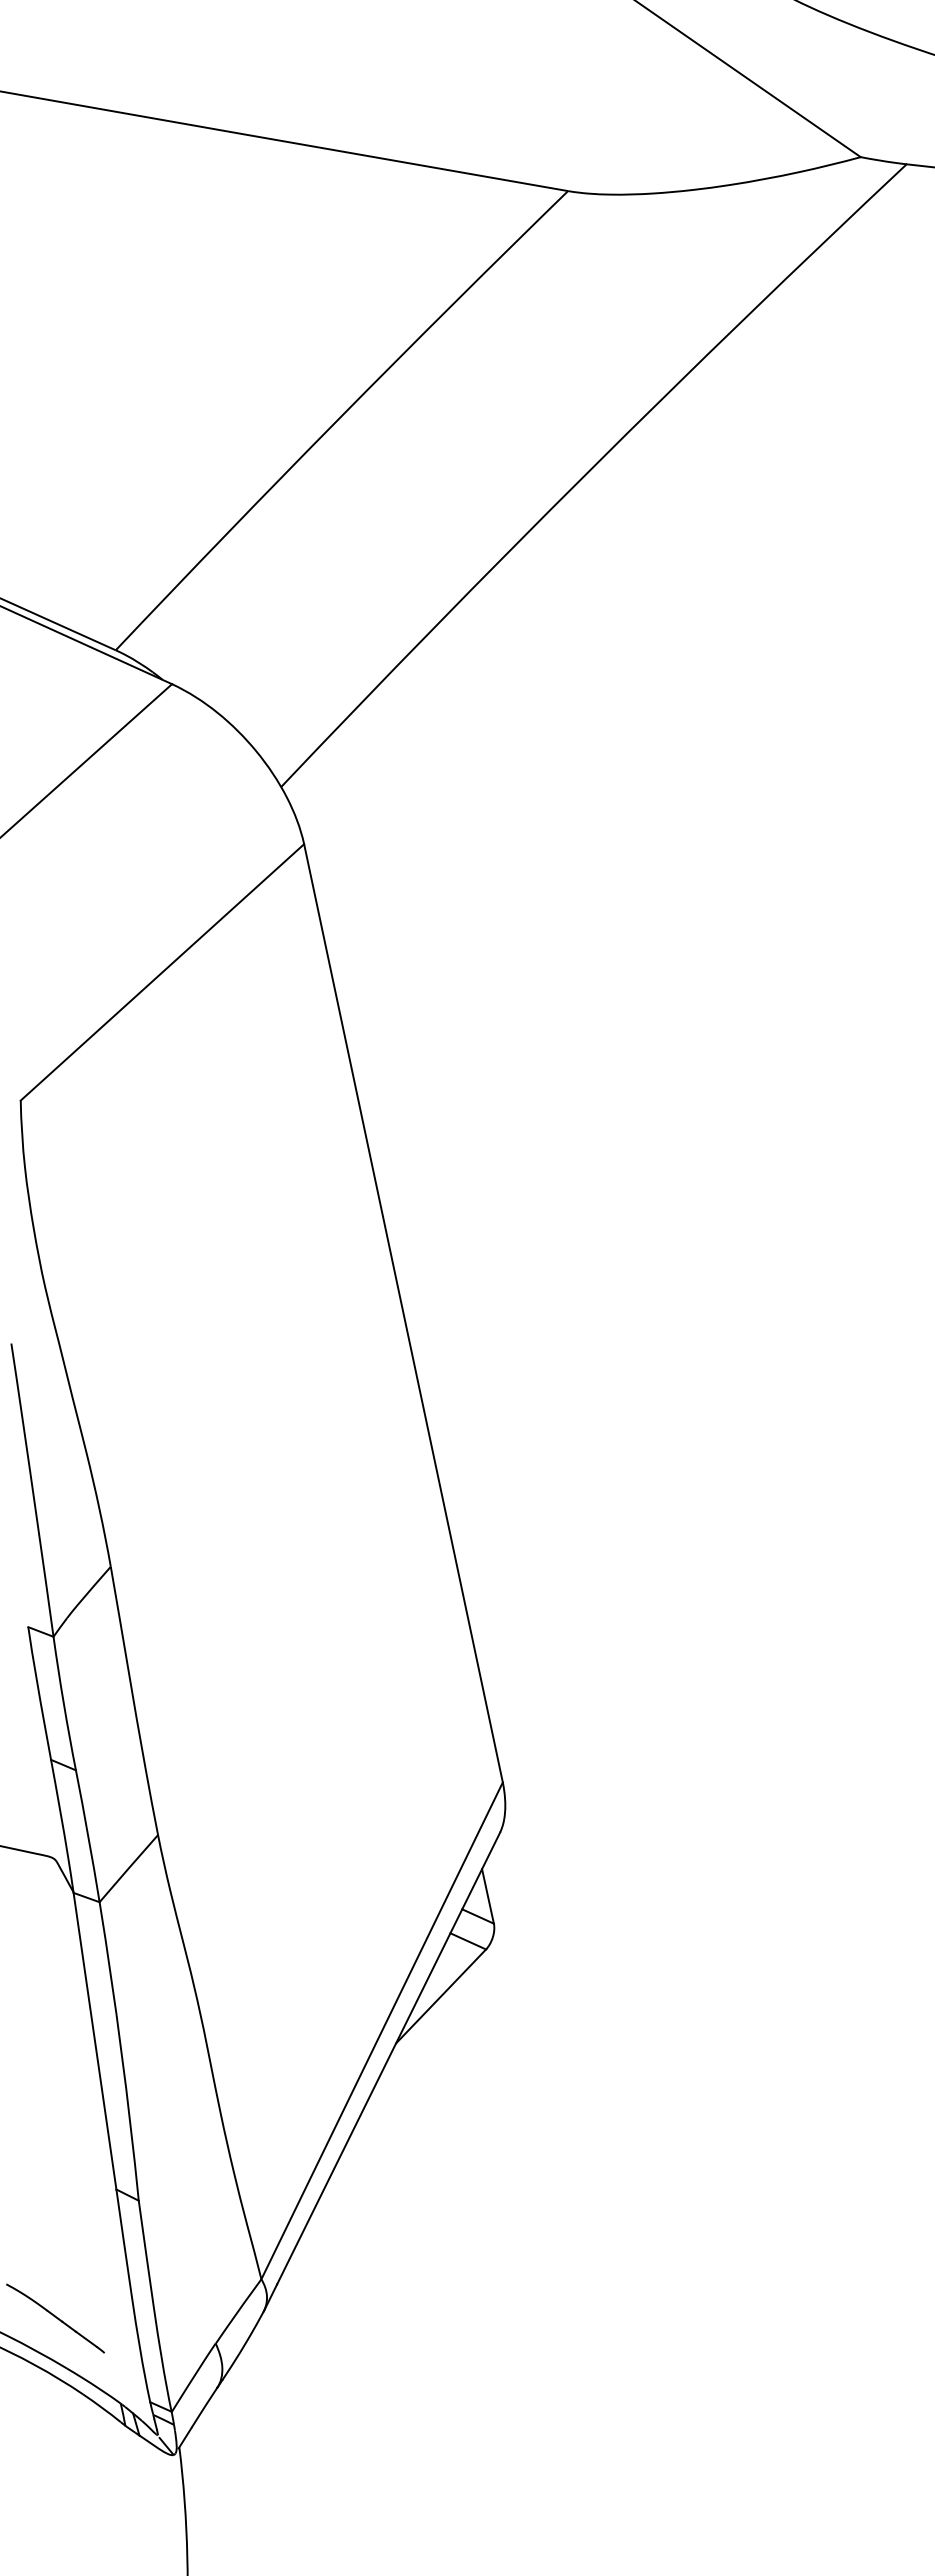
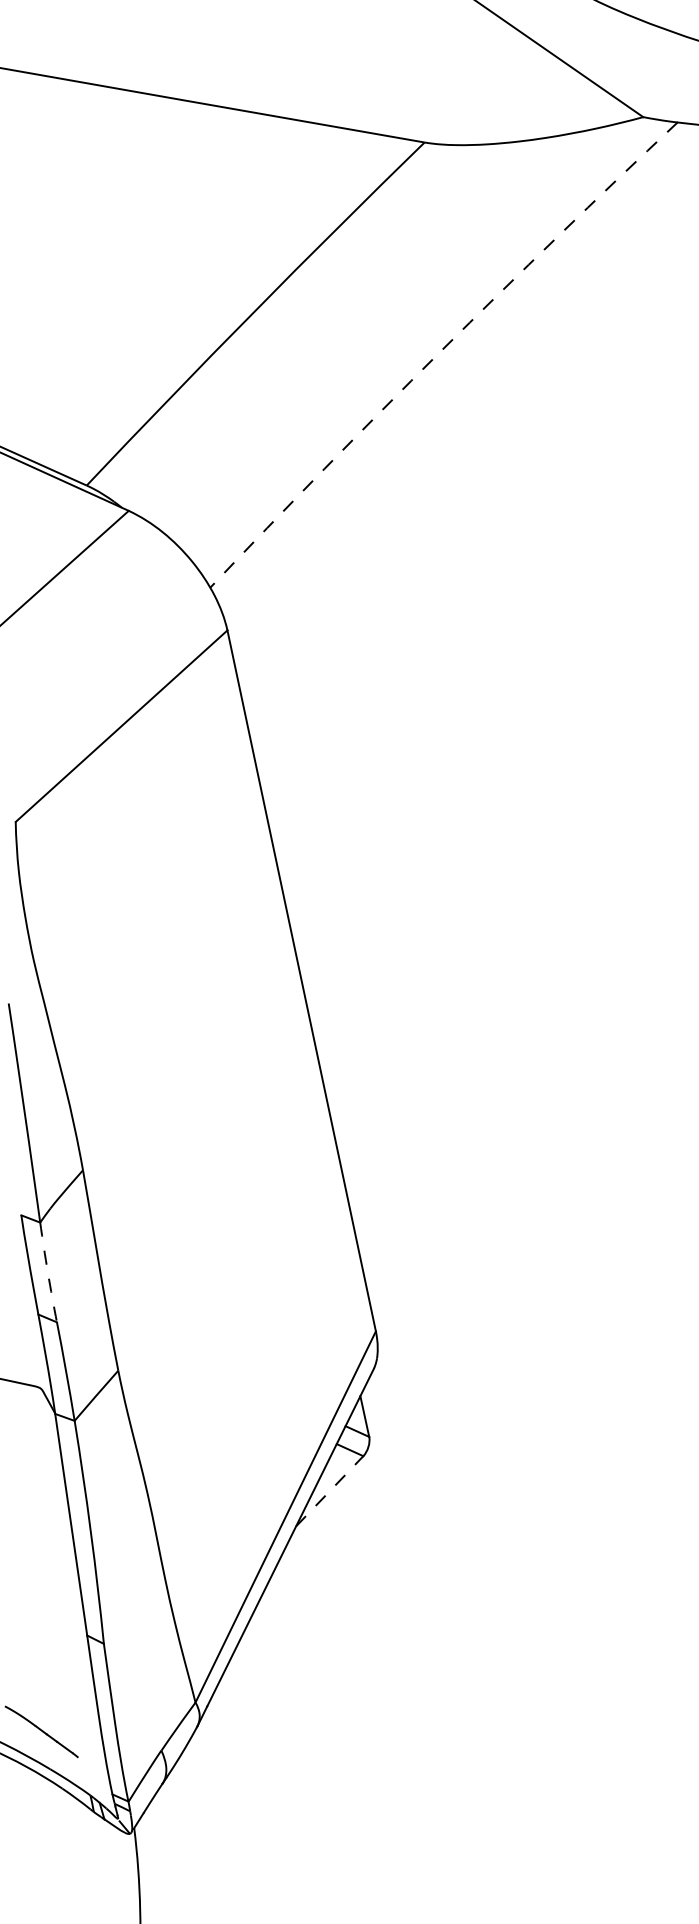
arc: (589, 471) -> (440, 351), solid -> dashed
arc: (63, 1703) -> (47, 1272), solid -> dashed
line: (441, 1996) -> (330, 1491), solid -> dashed

